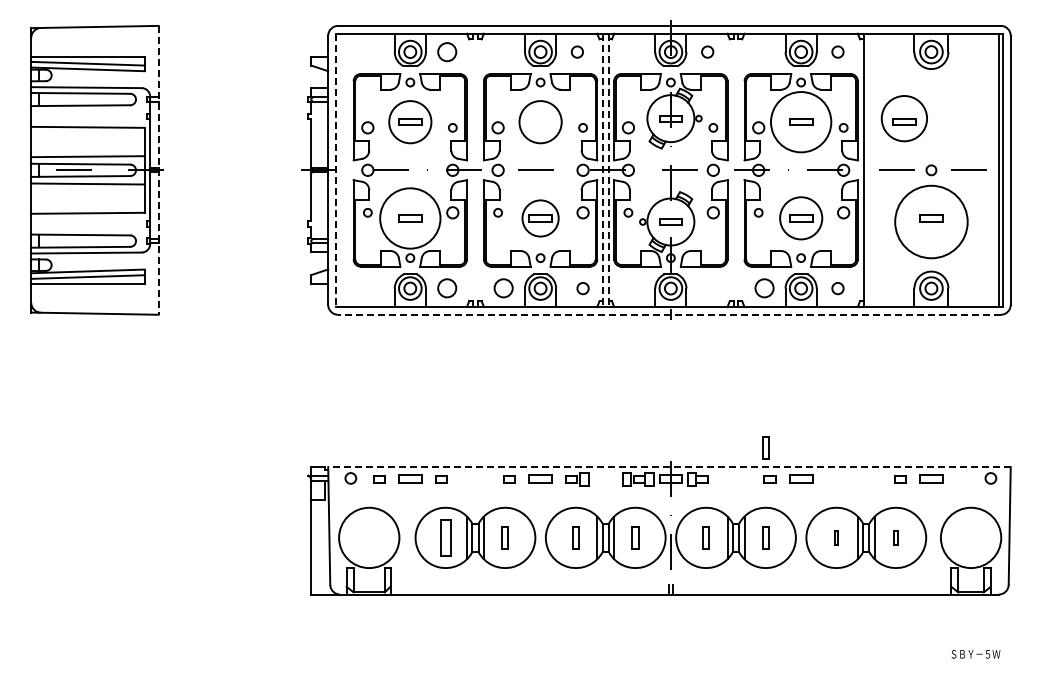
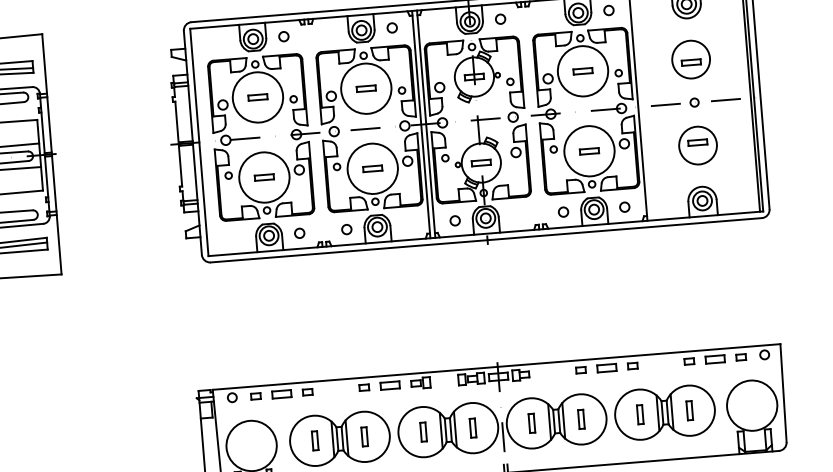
circle: (446, 51) -> (283, 36), size x0.62
part: (903, 118) -> (690, 59), moved
part: (540, 121) -> (366, 88), added
circle: (410, 122) -> (258, 97), size x1.43
circle: (540, 122) -> (366, 88), size x1.43
line: (158, 170) -> (51, 154), dashed -> solid
line: (335, 170) -> (198, 142), dashed -> solid
line: (602, 170) -> (421, 124), dashed -> solid
line: (608, 170) -> (426, 124), dashed -> solid
circle: (540, 218) -> (372, 168), size x1.67
circle: (801, 218) -> (589, 151), size x1.43
circle: (931, 221) -> (698, 145), size x0.62
circle: (446, 288) -> (299, 233), size x0.62
circle: (503, 288) -> (346, 229), size x0.62
circle: (582, 288) -> (454, 220), moved
circle: (763, 288) -> (562, 212), size x0.62
line: (668, 314) -> (485, 240), dashed -> solid
part: (765, 447) -> (575, 344), removed
line: (668, 467) -> (495, 367), dashed -> solid
part: (832, 479) -> (633, 366), added
part: (962, 479) -> (741, 357), added
part: (445, 537) -> (315, 440), size x0.62
part: (836, 537) -> (640, 414), size x1.67
part: (895, 537) -> (689, 410), size x1.67

